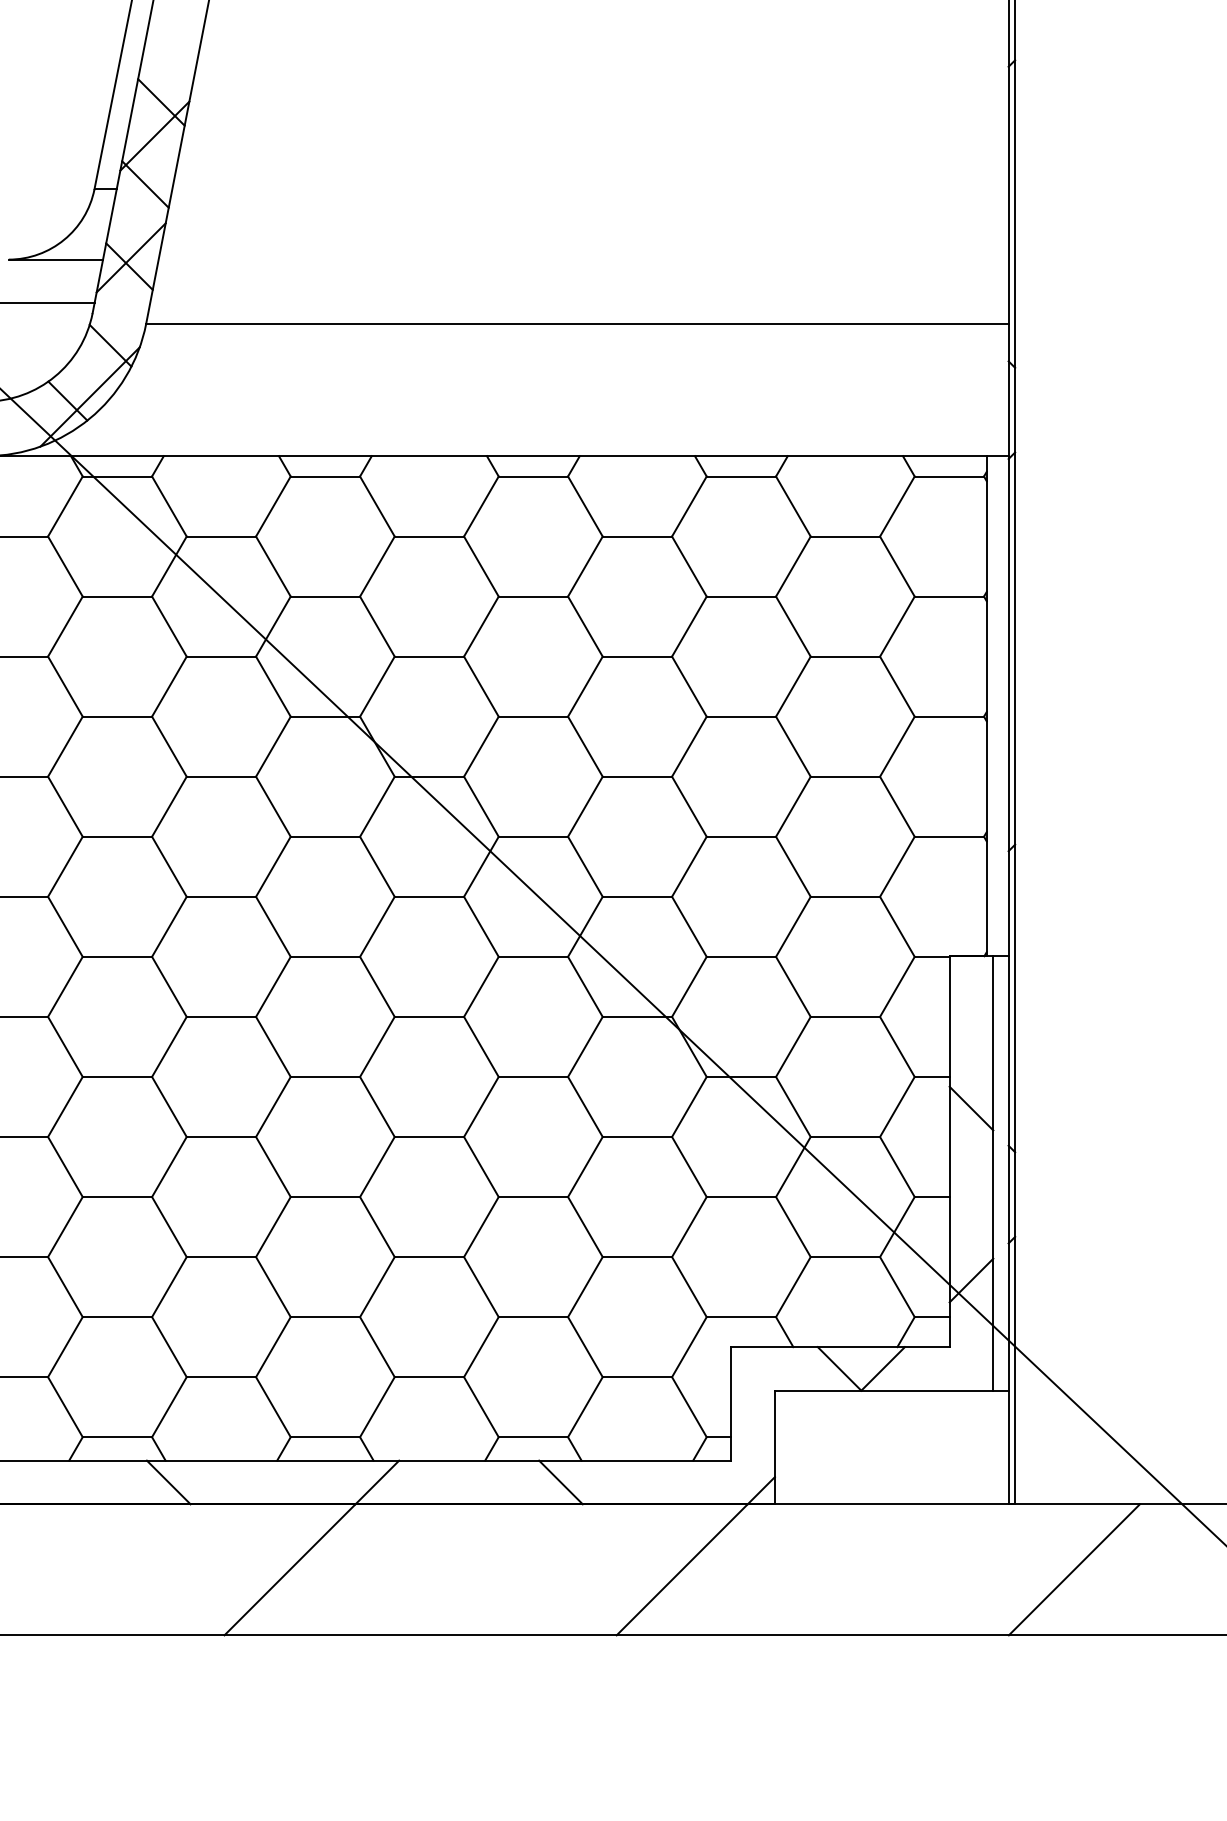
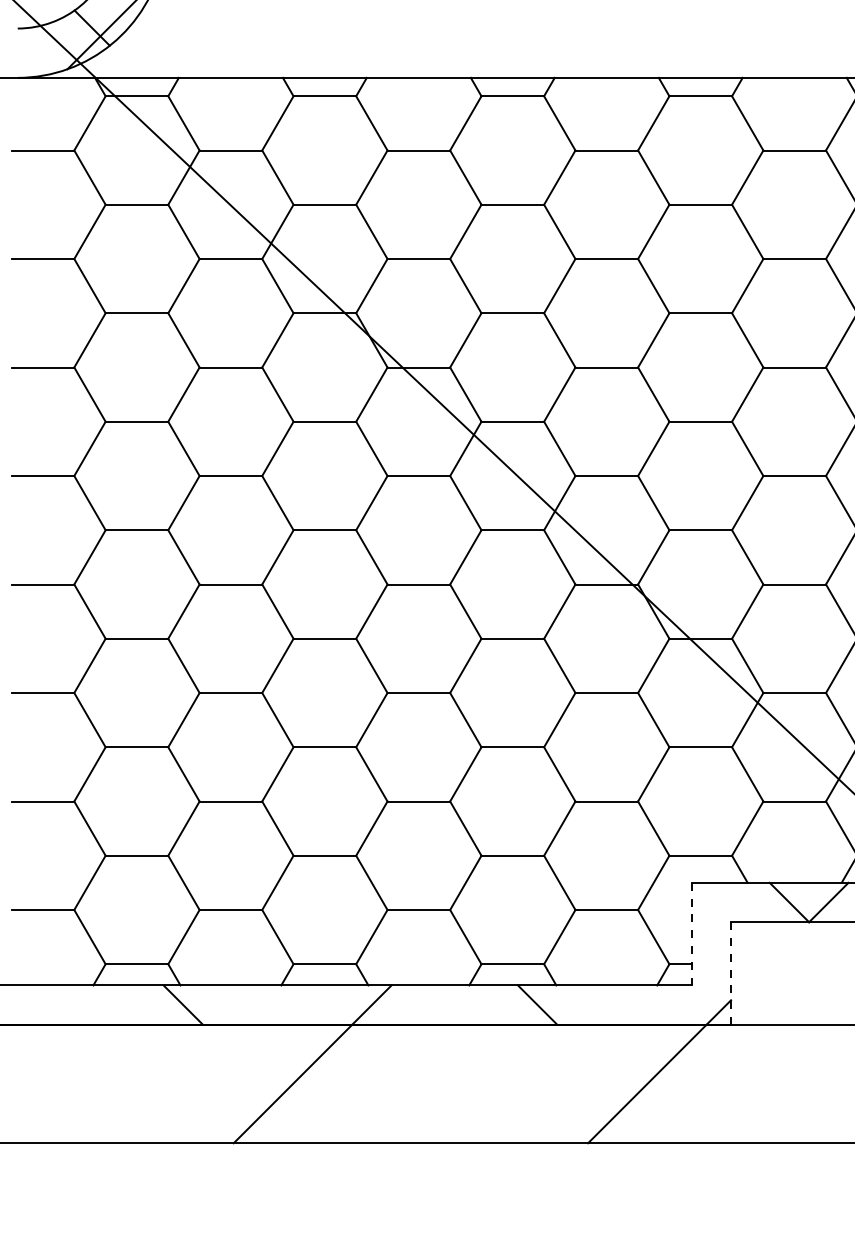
line: (731, 1403) -> (691, 933), solid -> dashed
line: (774, 1447) -> (730, 973), solid -> dashed

